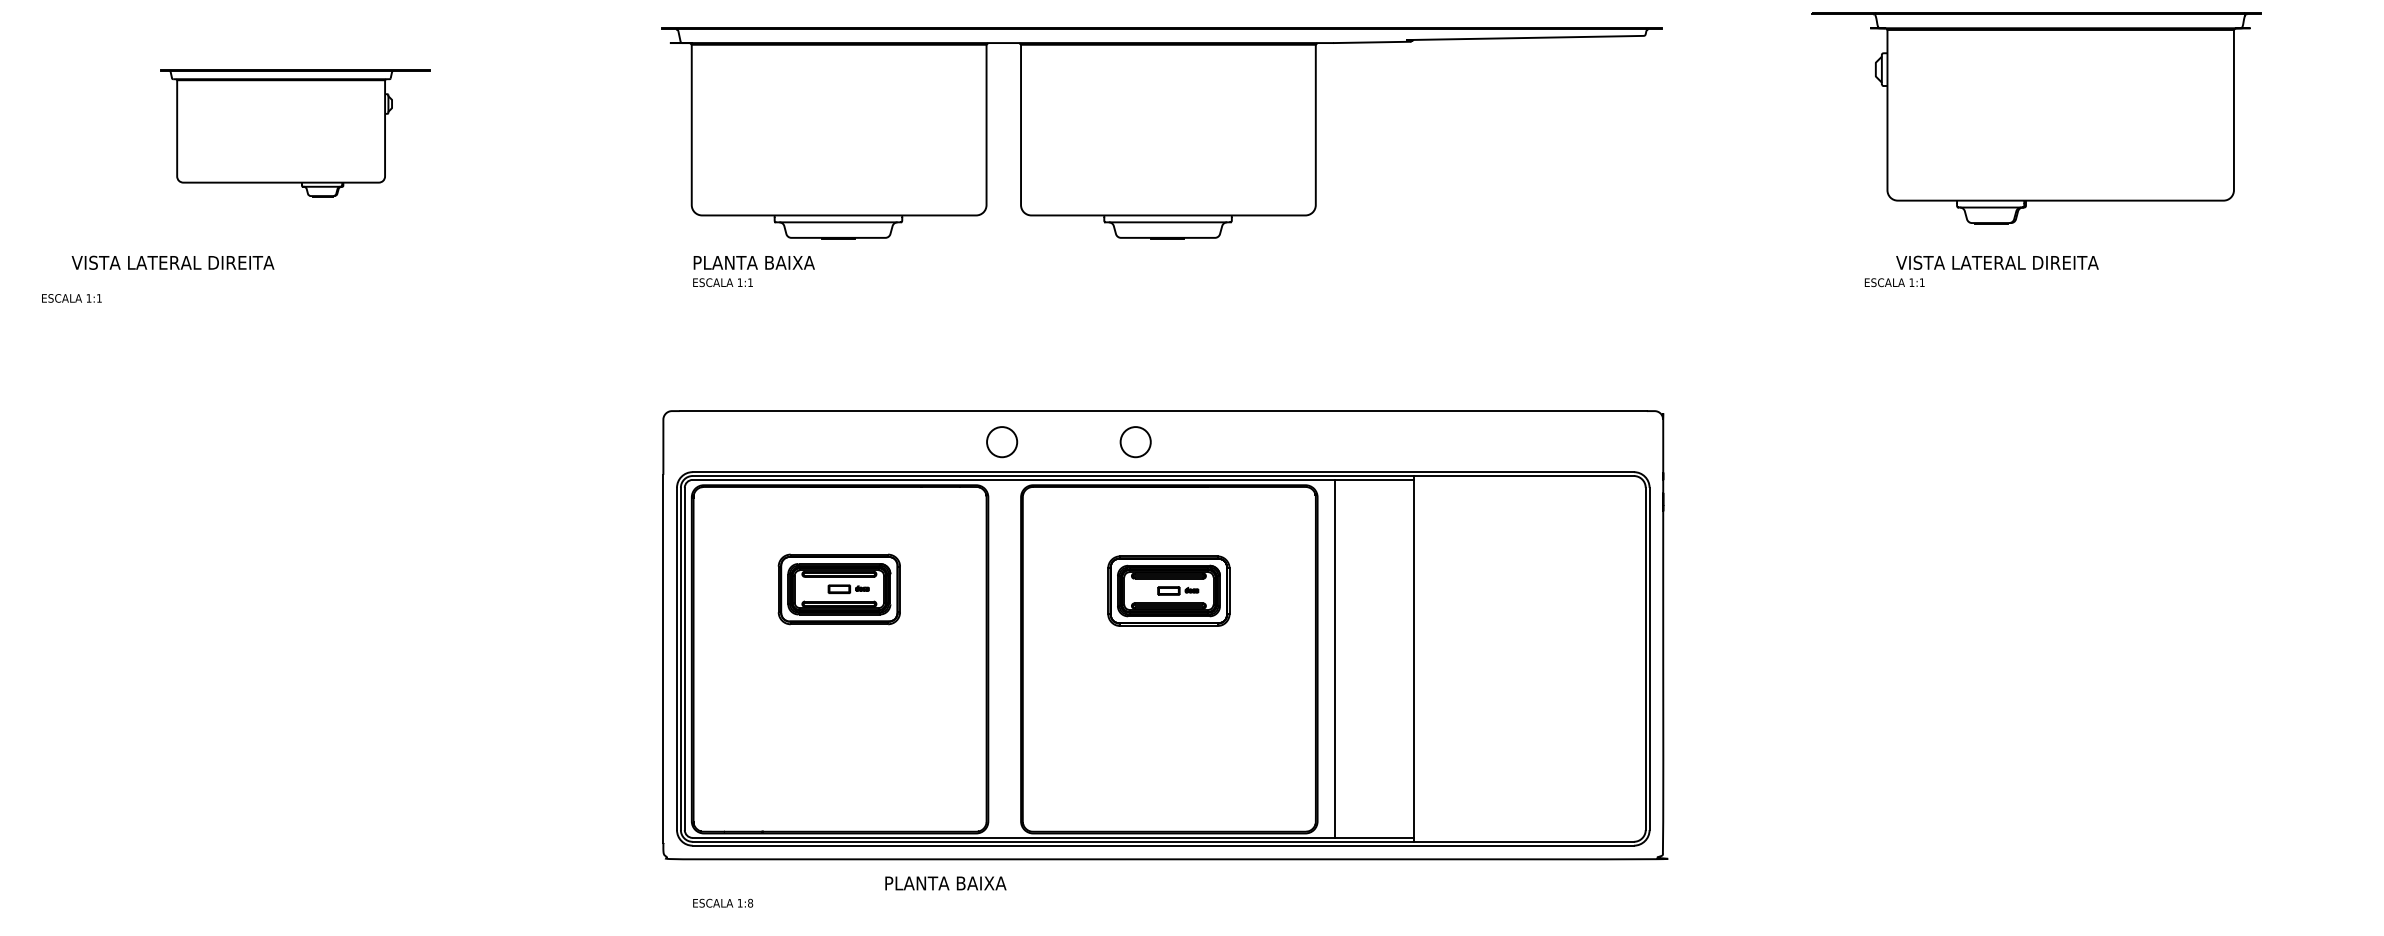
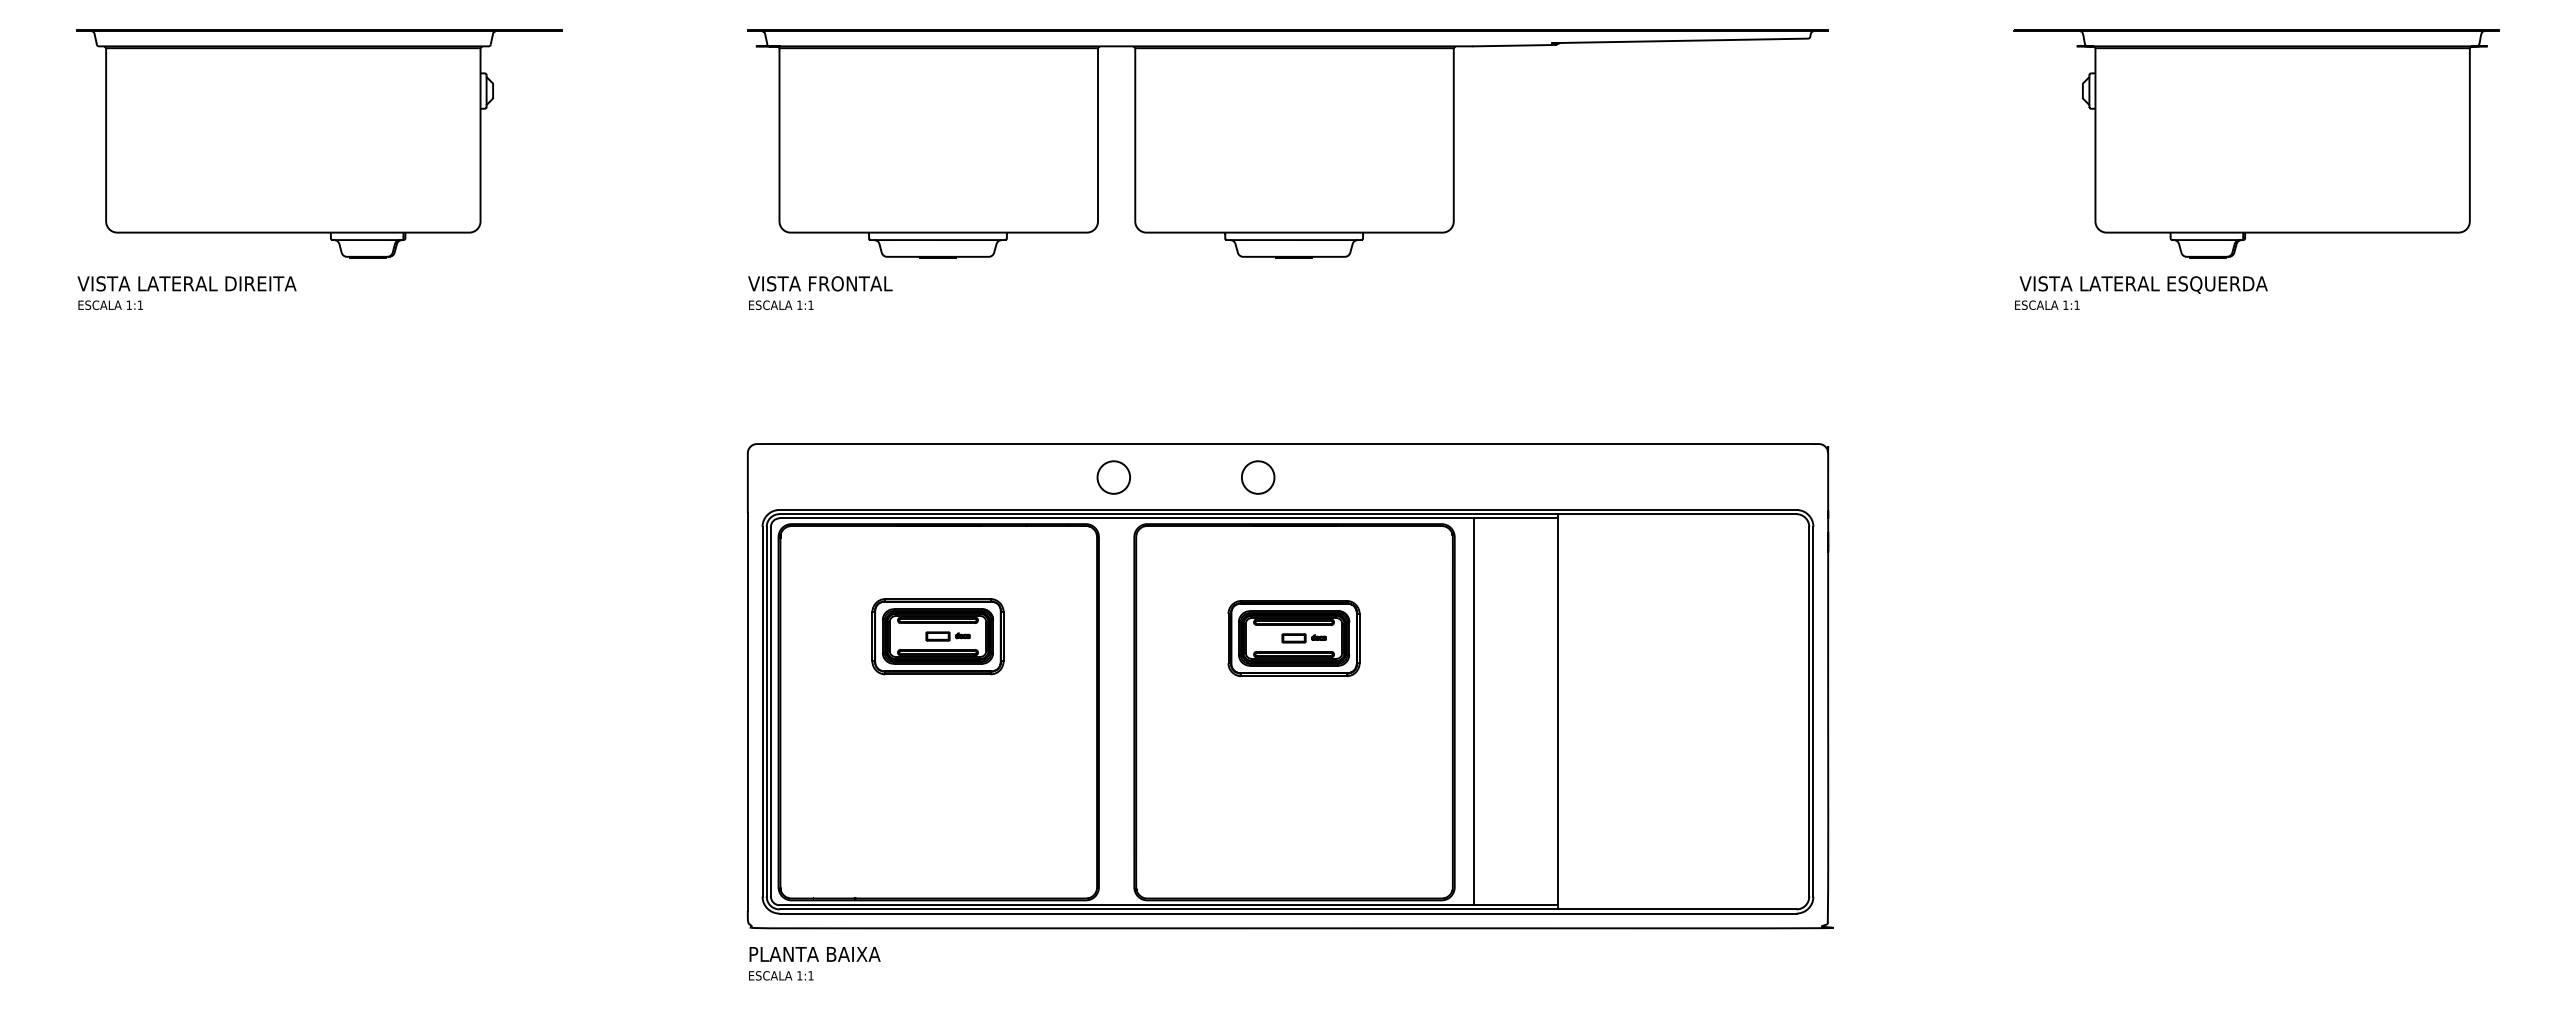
part: (2036, 118) -> (2256, 143), moved
part: (295, 132) -> (319, 143), size x1.67
part: (1161, 132) -> (1287, 143), moved
text: (759, 262) -> (820, 283), PLANTA BAIXA -> VISTA FRONTAL
text: (1978, 263) -> (2137, 284), VISTA LATERAL DIREITA -> VISTA LATERAL ESQUERDA
text: (71, 297) -> (110, 304), moved
part: (1164, 635) -> (1289, 686), moved
text: (945, 883) -> (814, 954), moved
text: (750, 902) -> (810, 975), 1:8 -> 1:1

